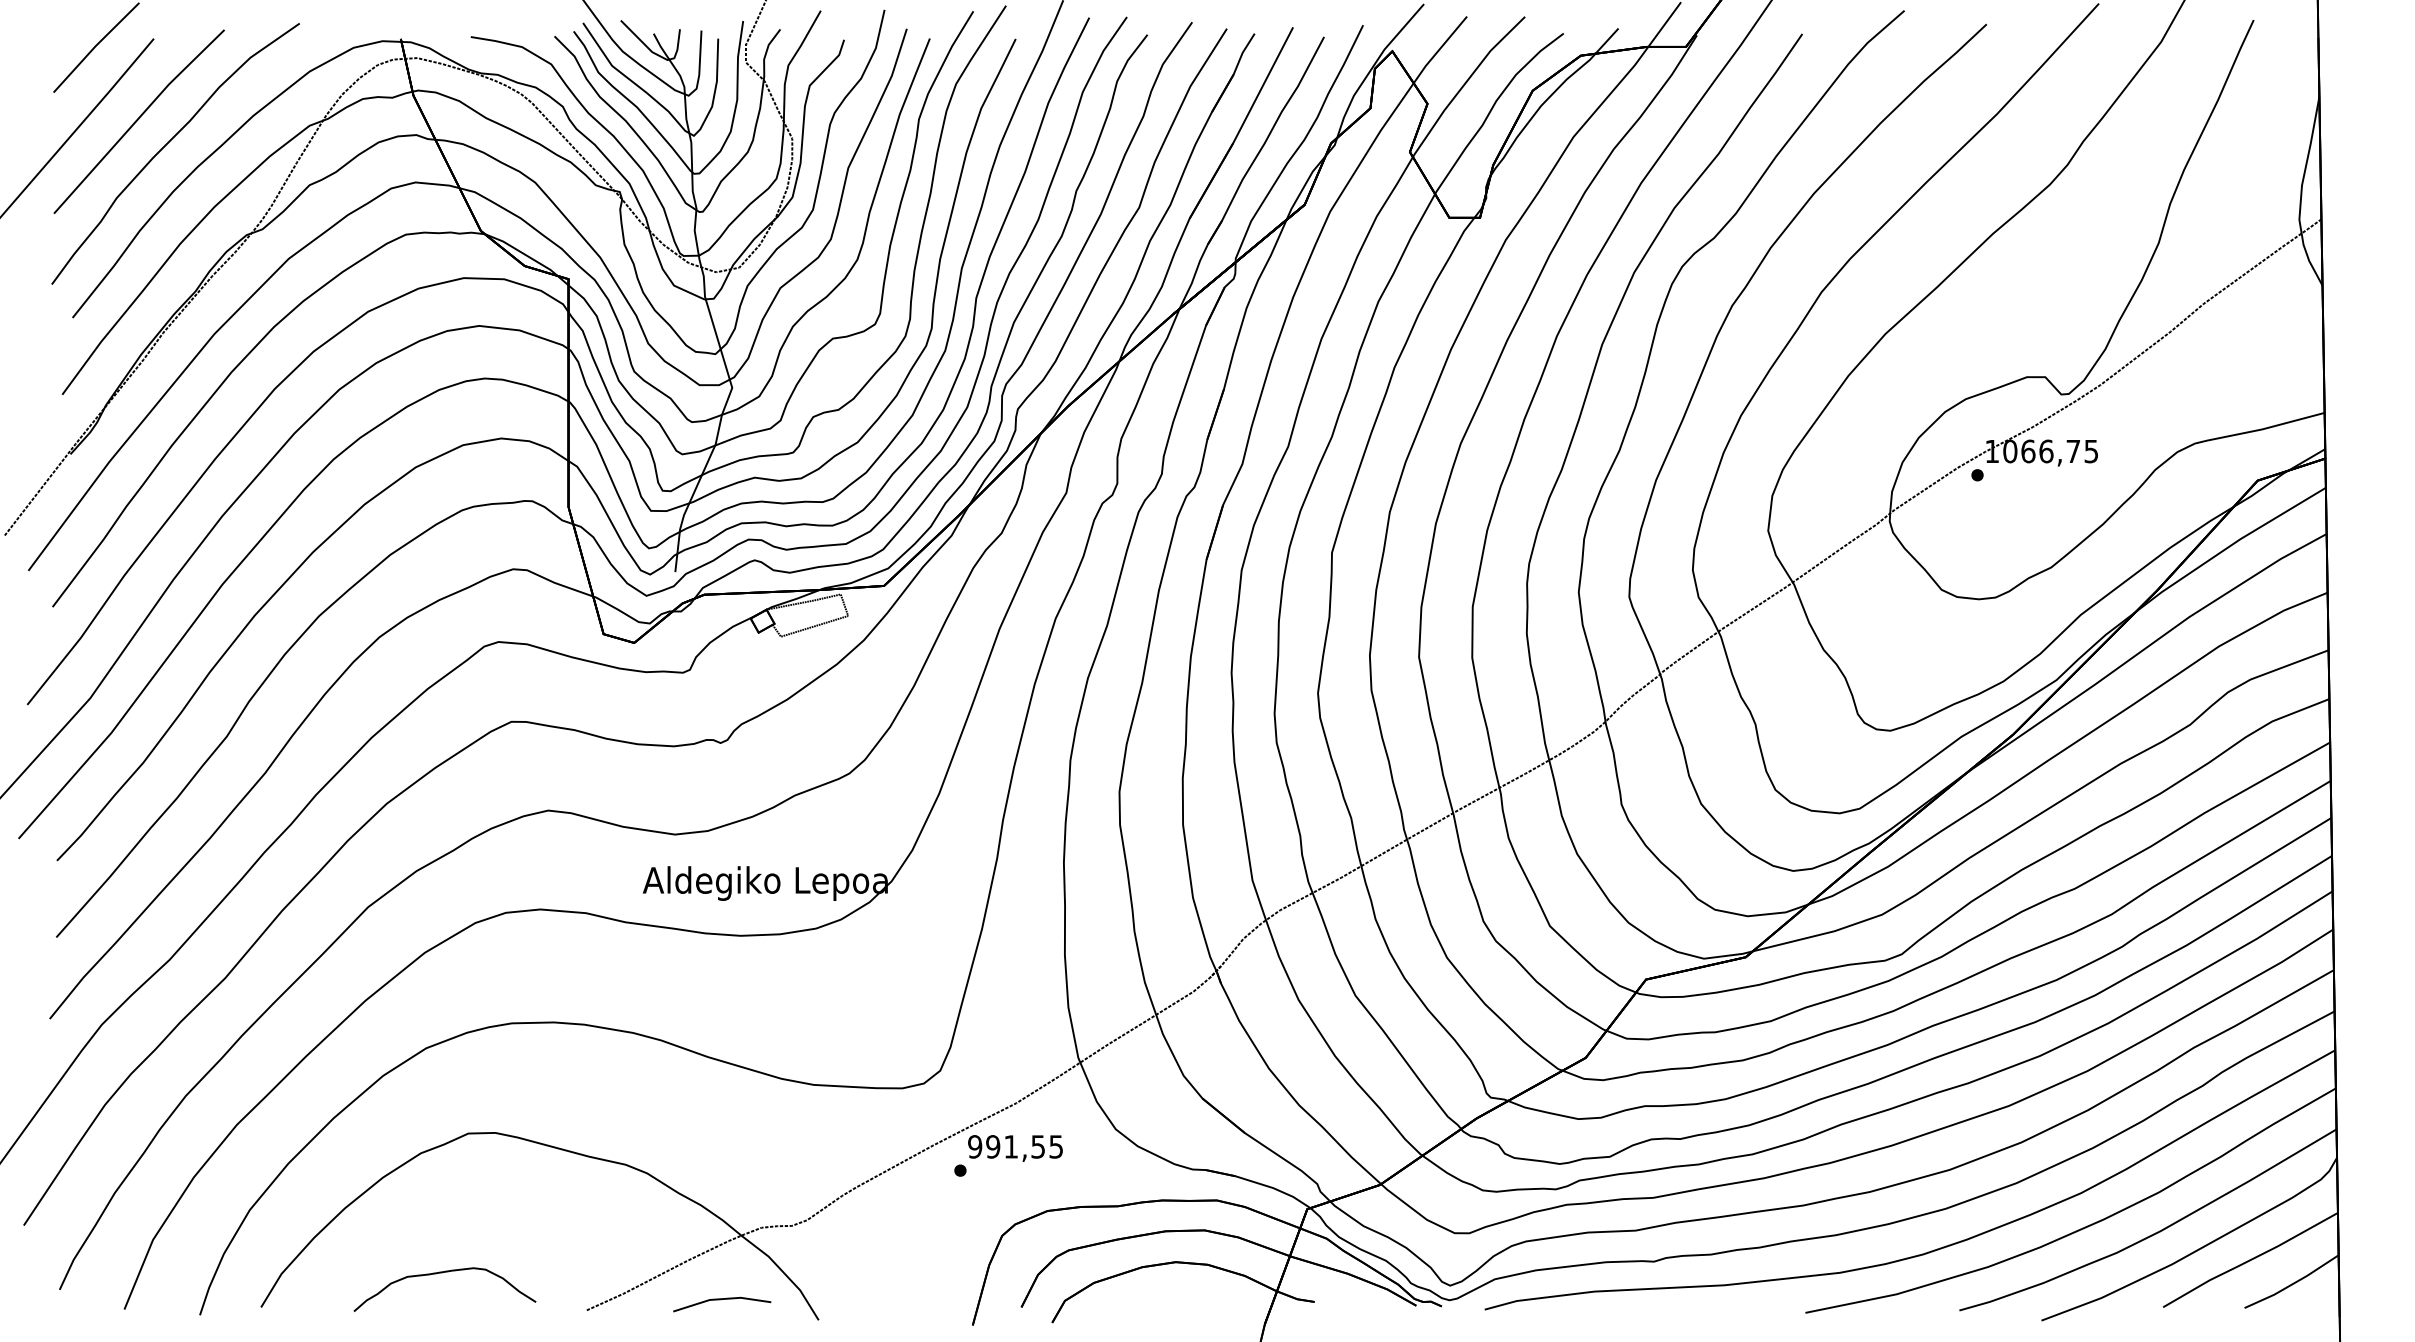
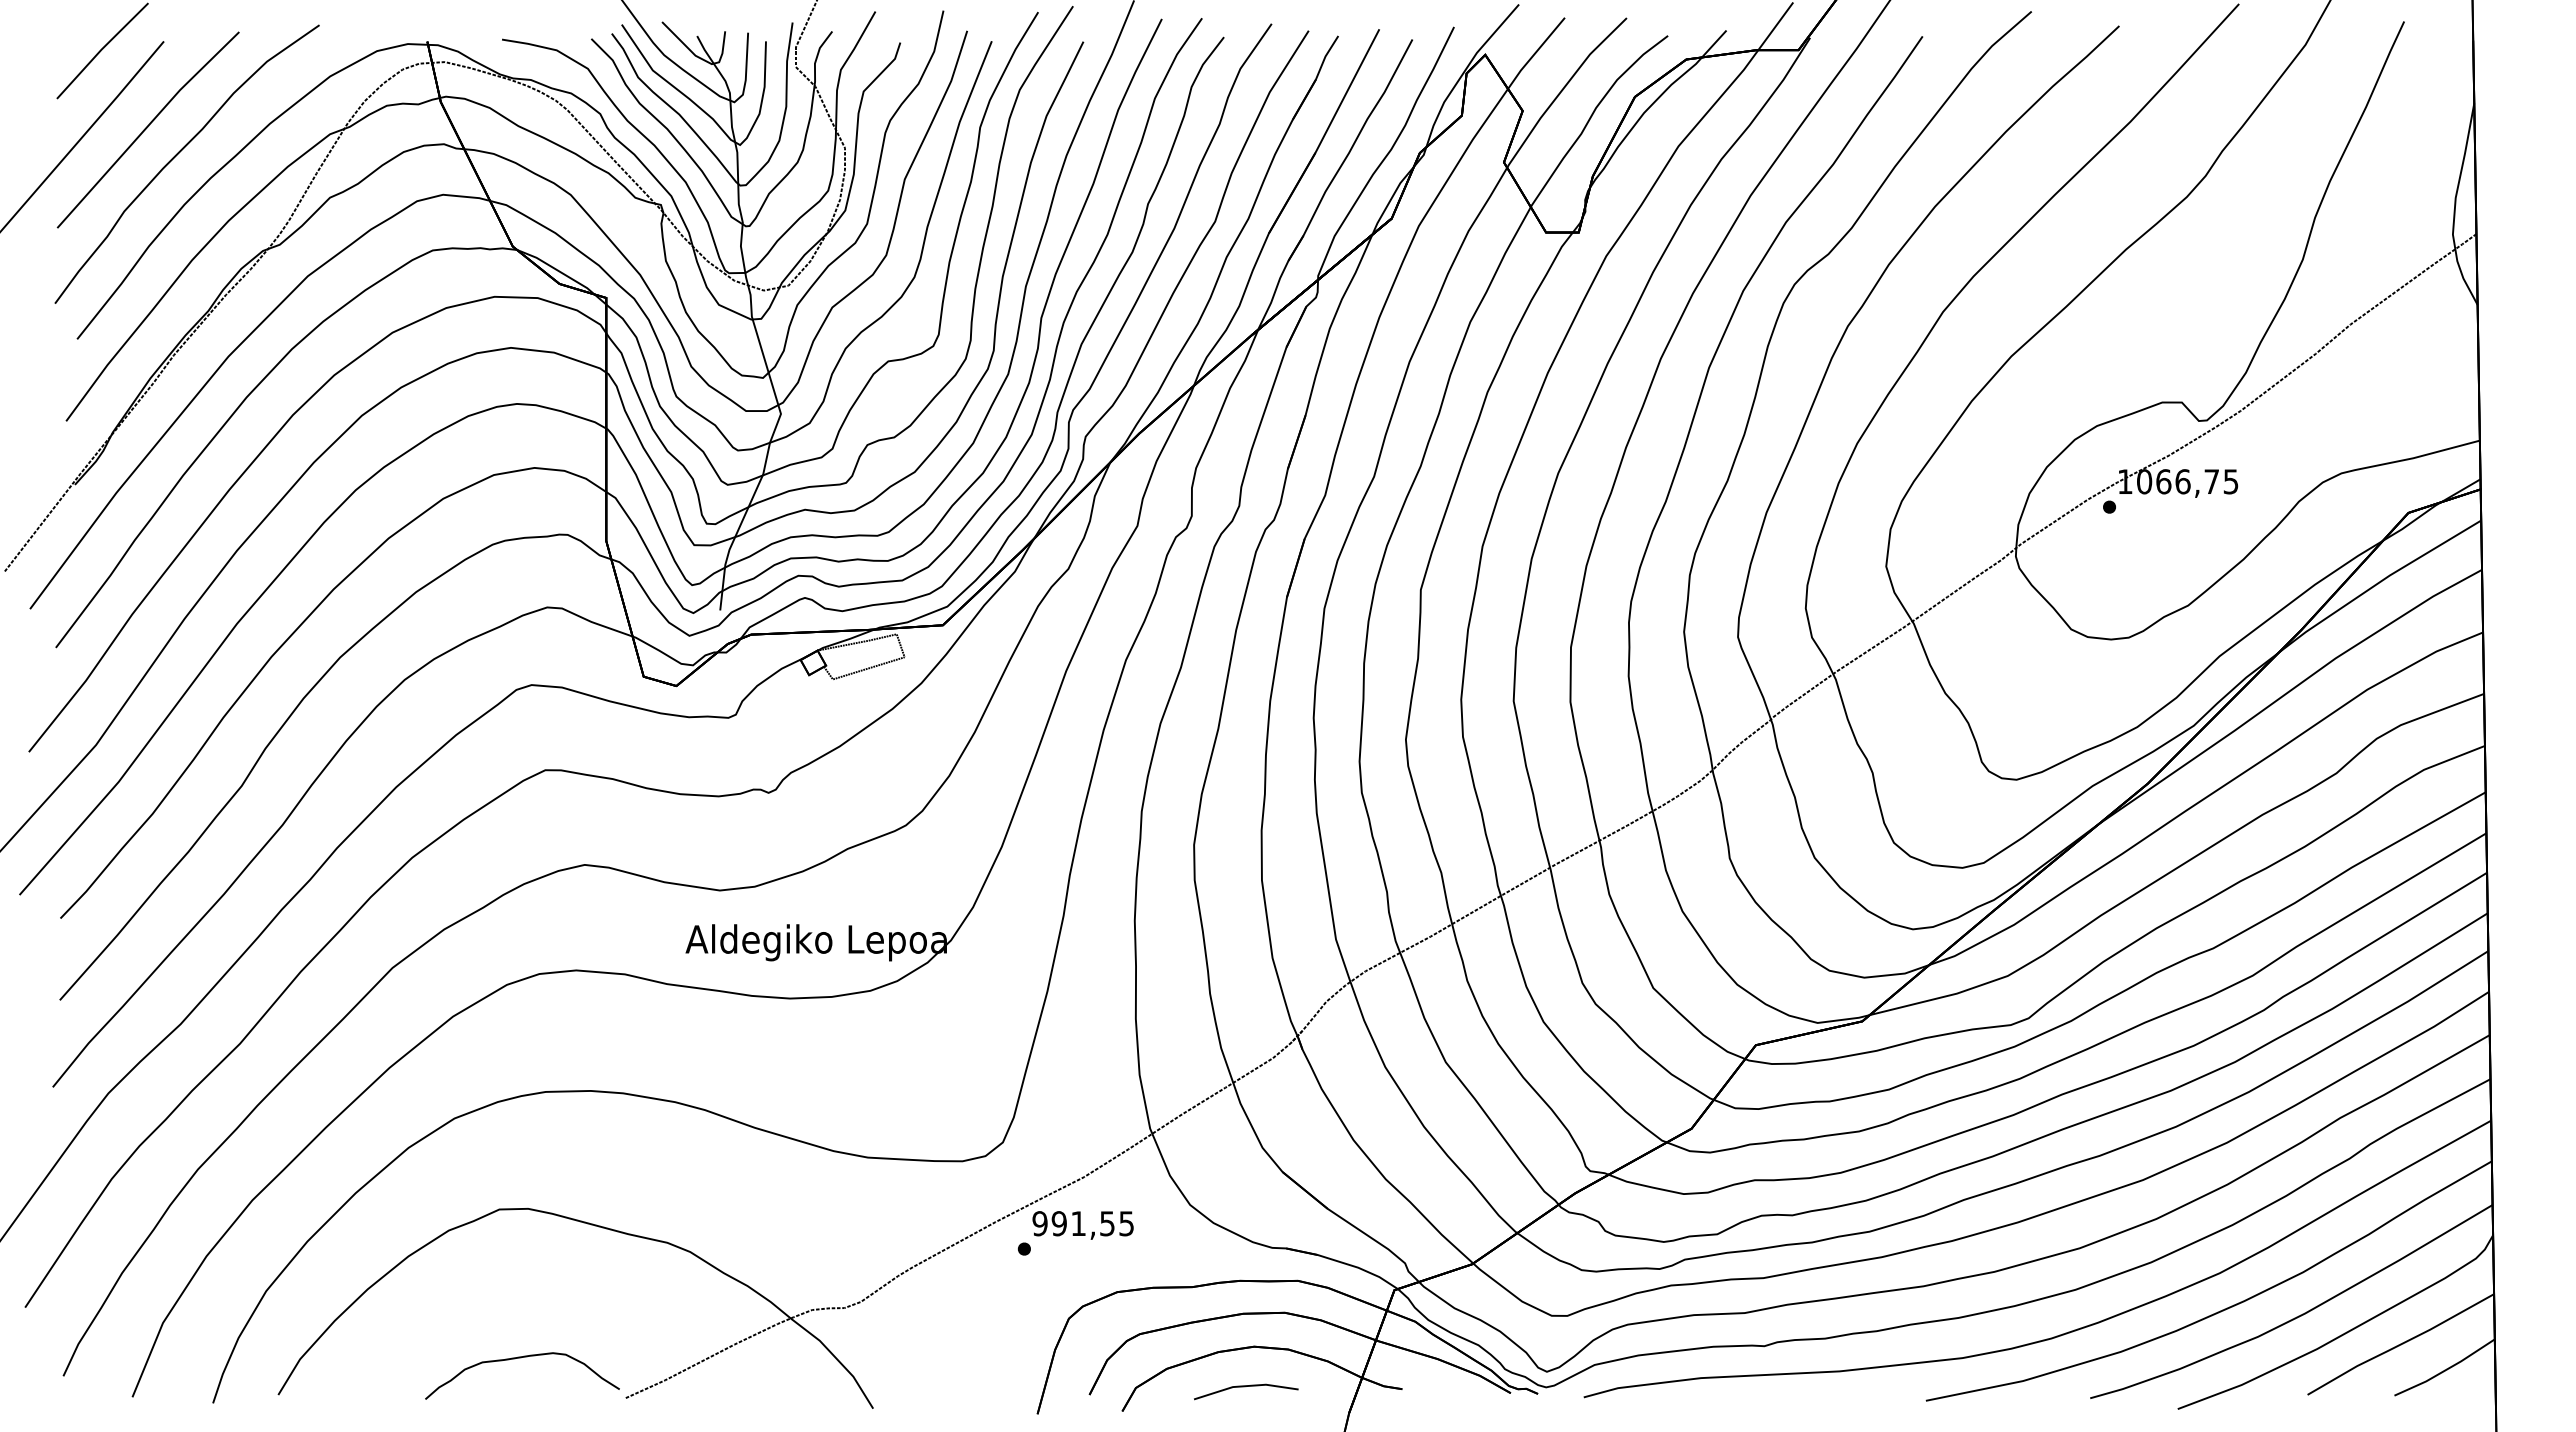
curve: (444, 1273) -> (521, 1358), moved
line: (721, 1300) -> (1245, 1387), moved

